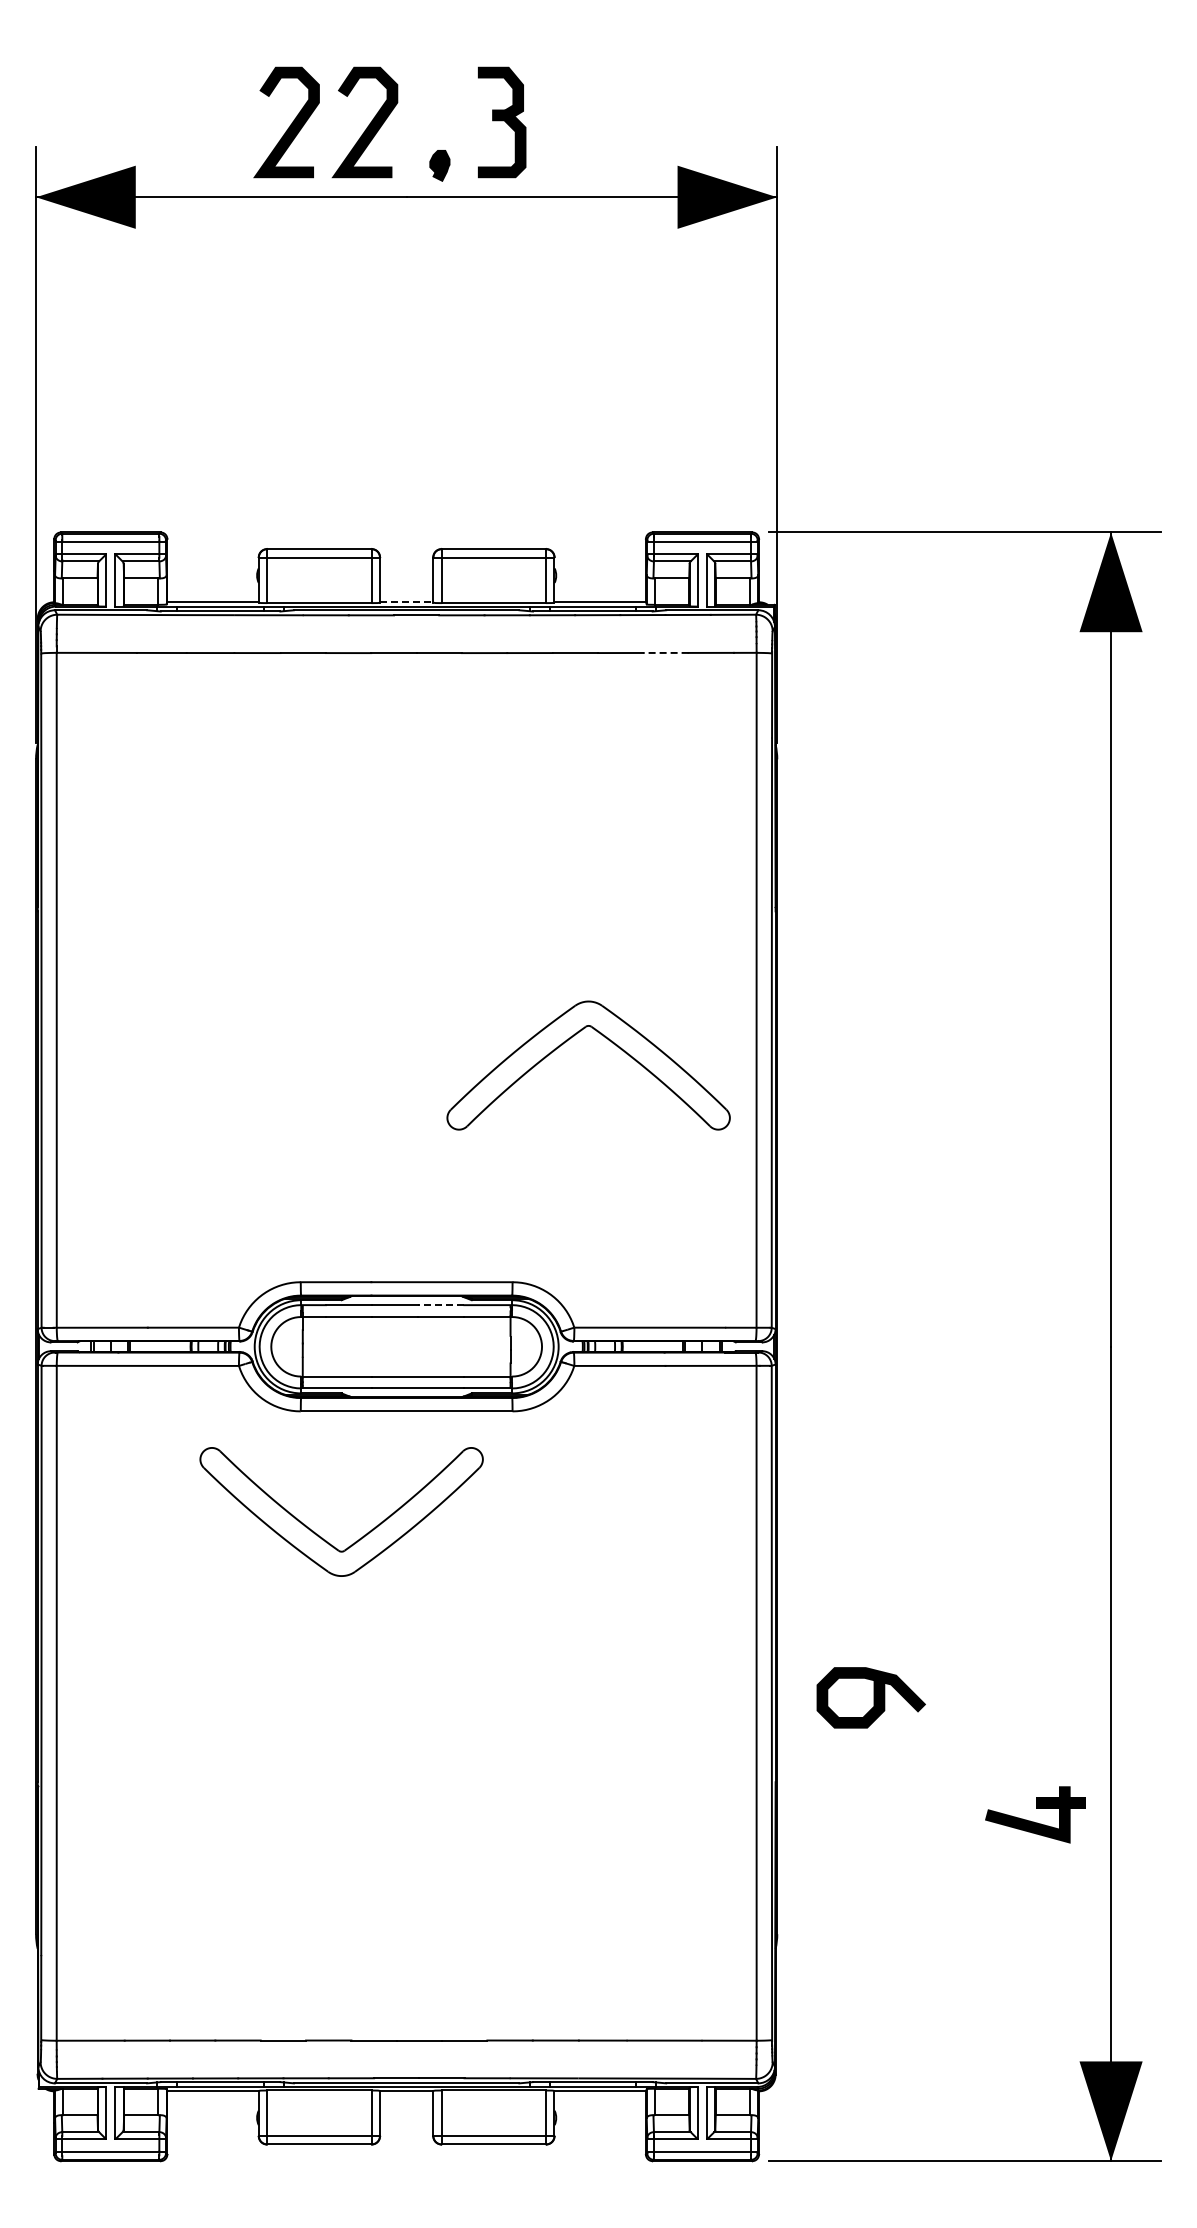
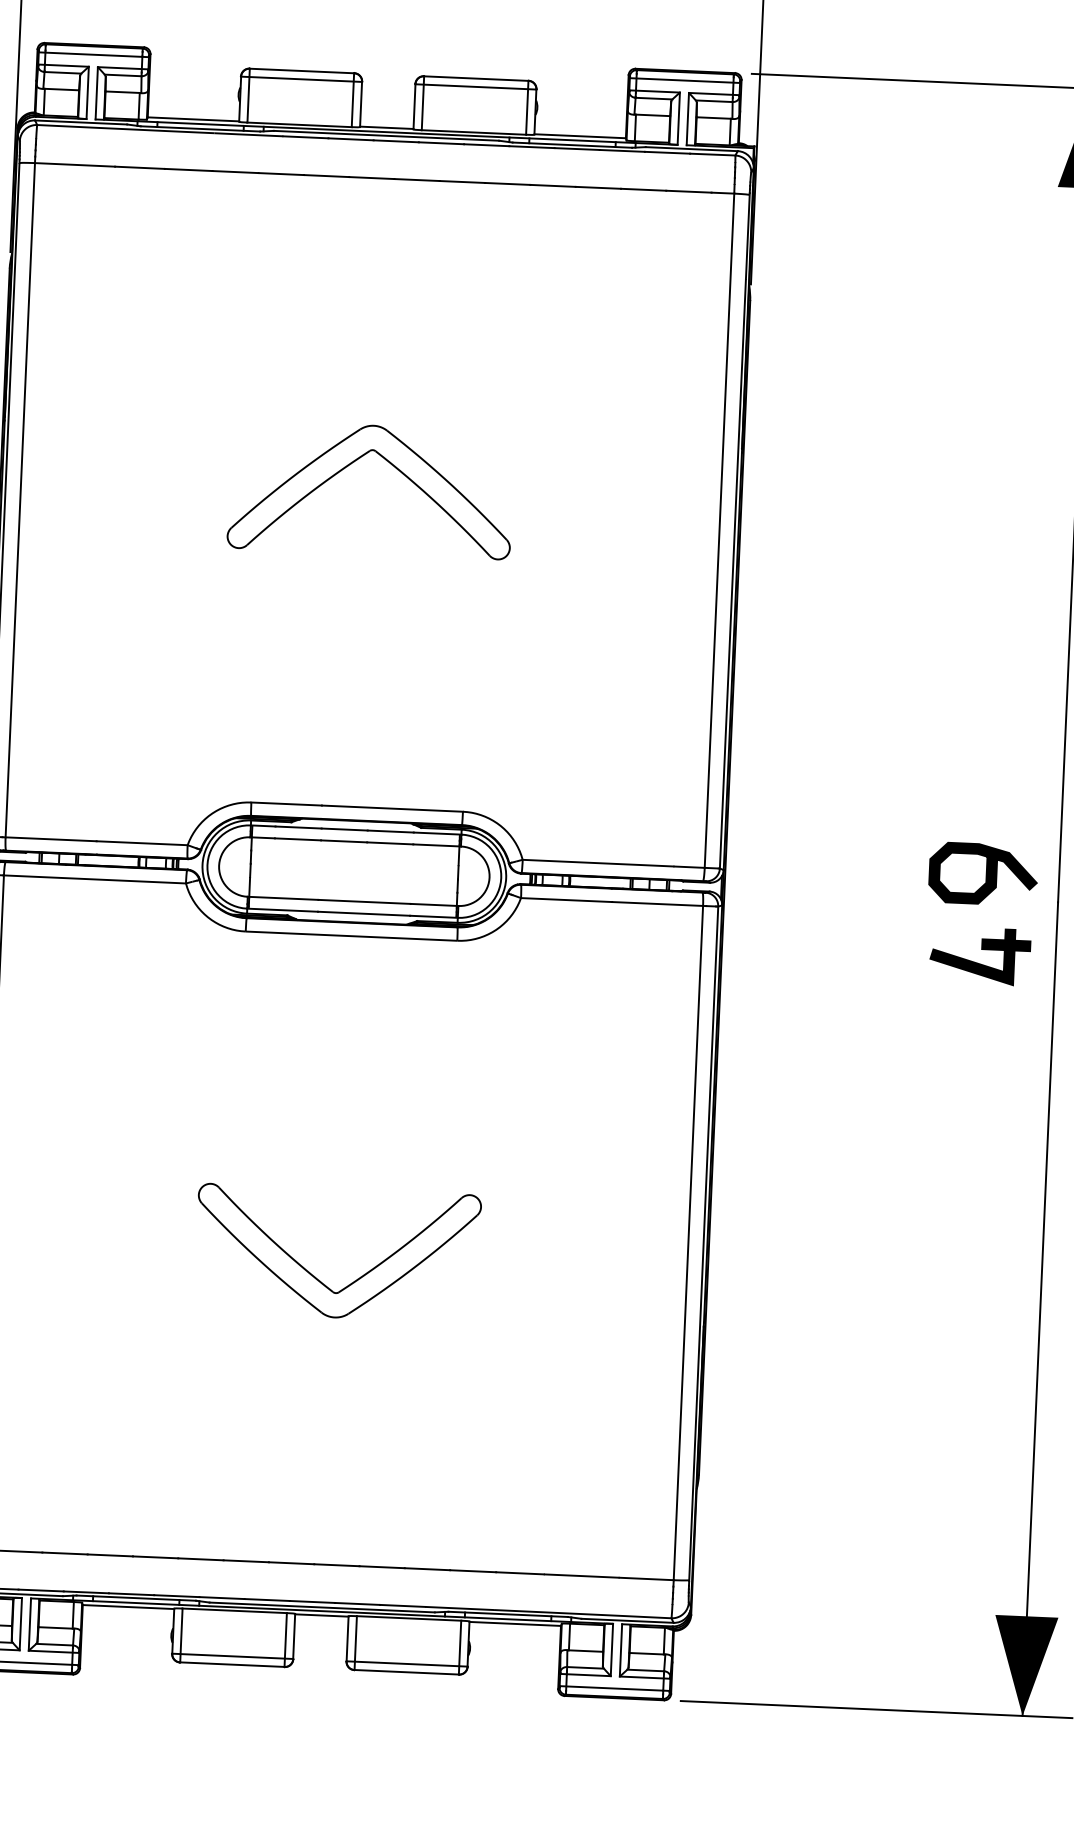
line: (406, 602) -> (386, 128), dashed -> solid
line: (665, 652) -> (643, 189), dashed -> solid
part: (570, 1039) -> (354, 462), moved
line: (440, 1305) -> (389, 831), dashed -> solid
part: (322, 1537) -> (317, 1278), moved
curve: (873, 1697) -> (985, 873), moved
part: (1036, 1808) -> (981, 949), moved

